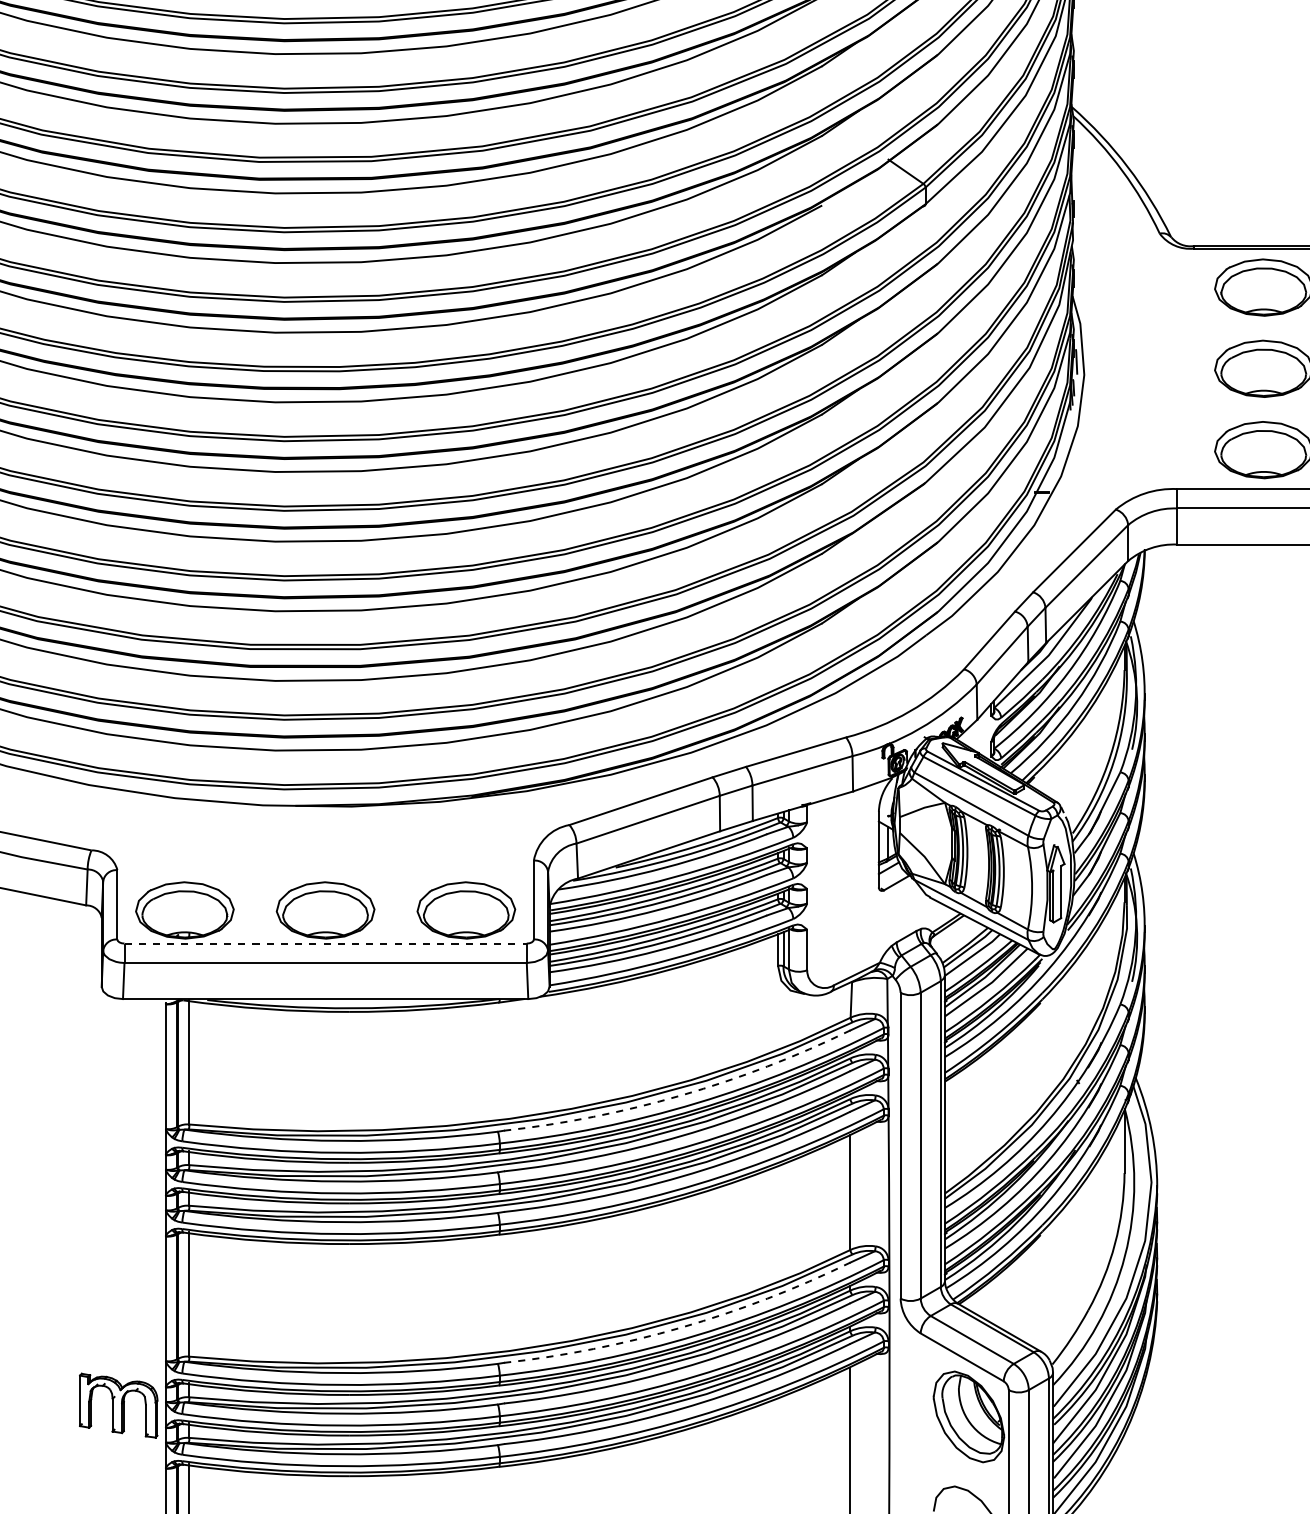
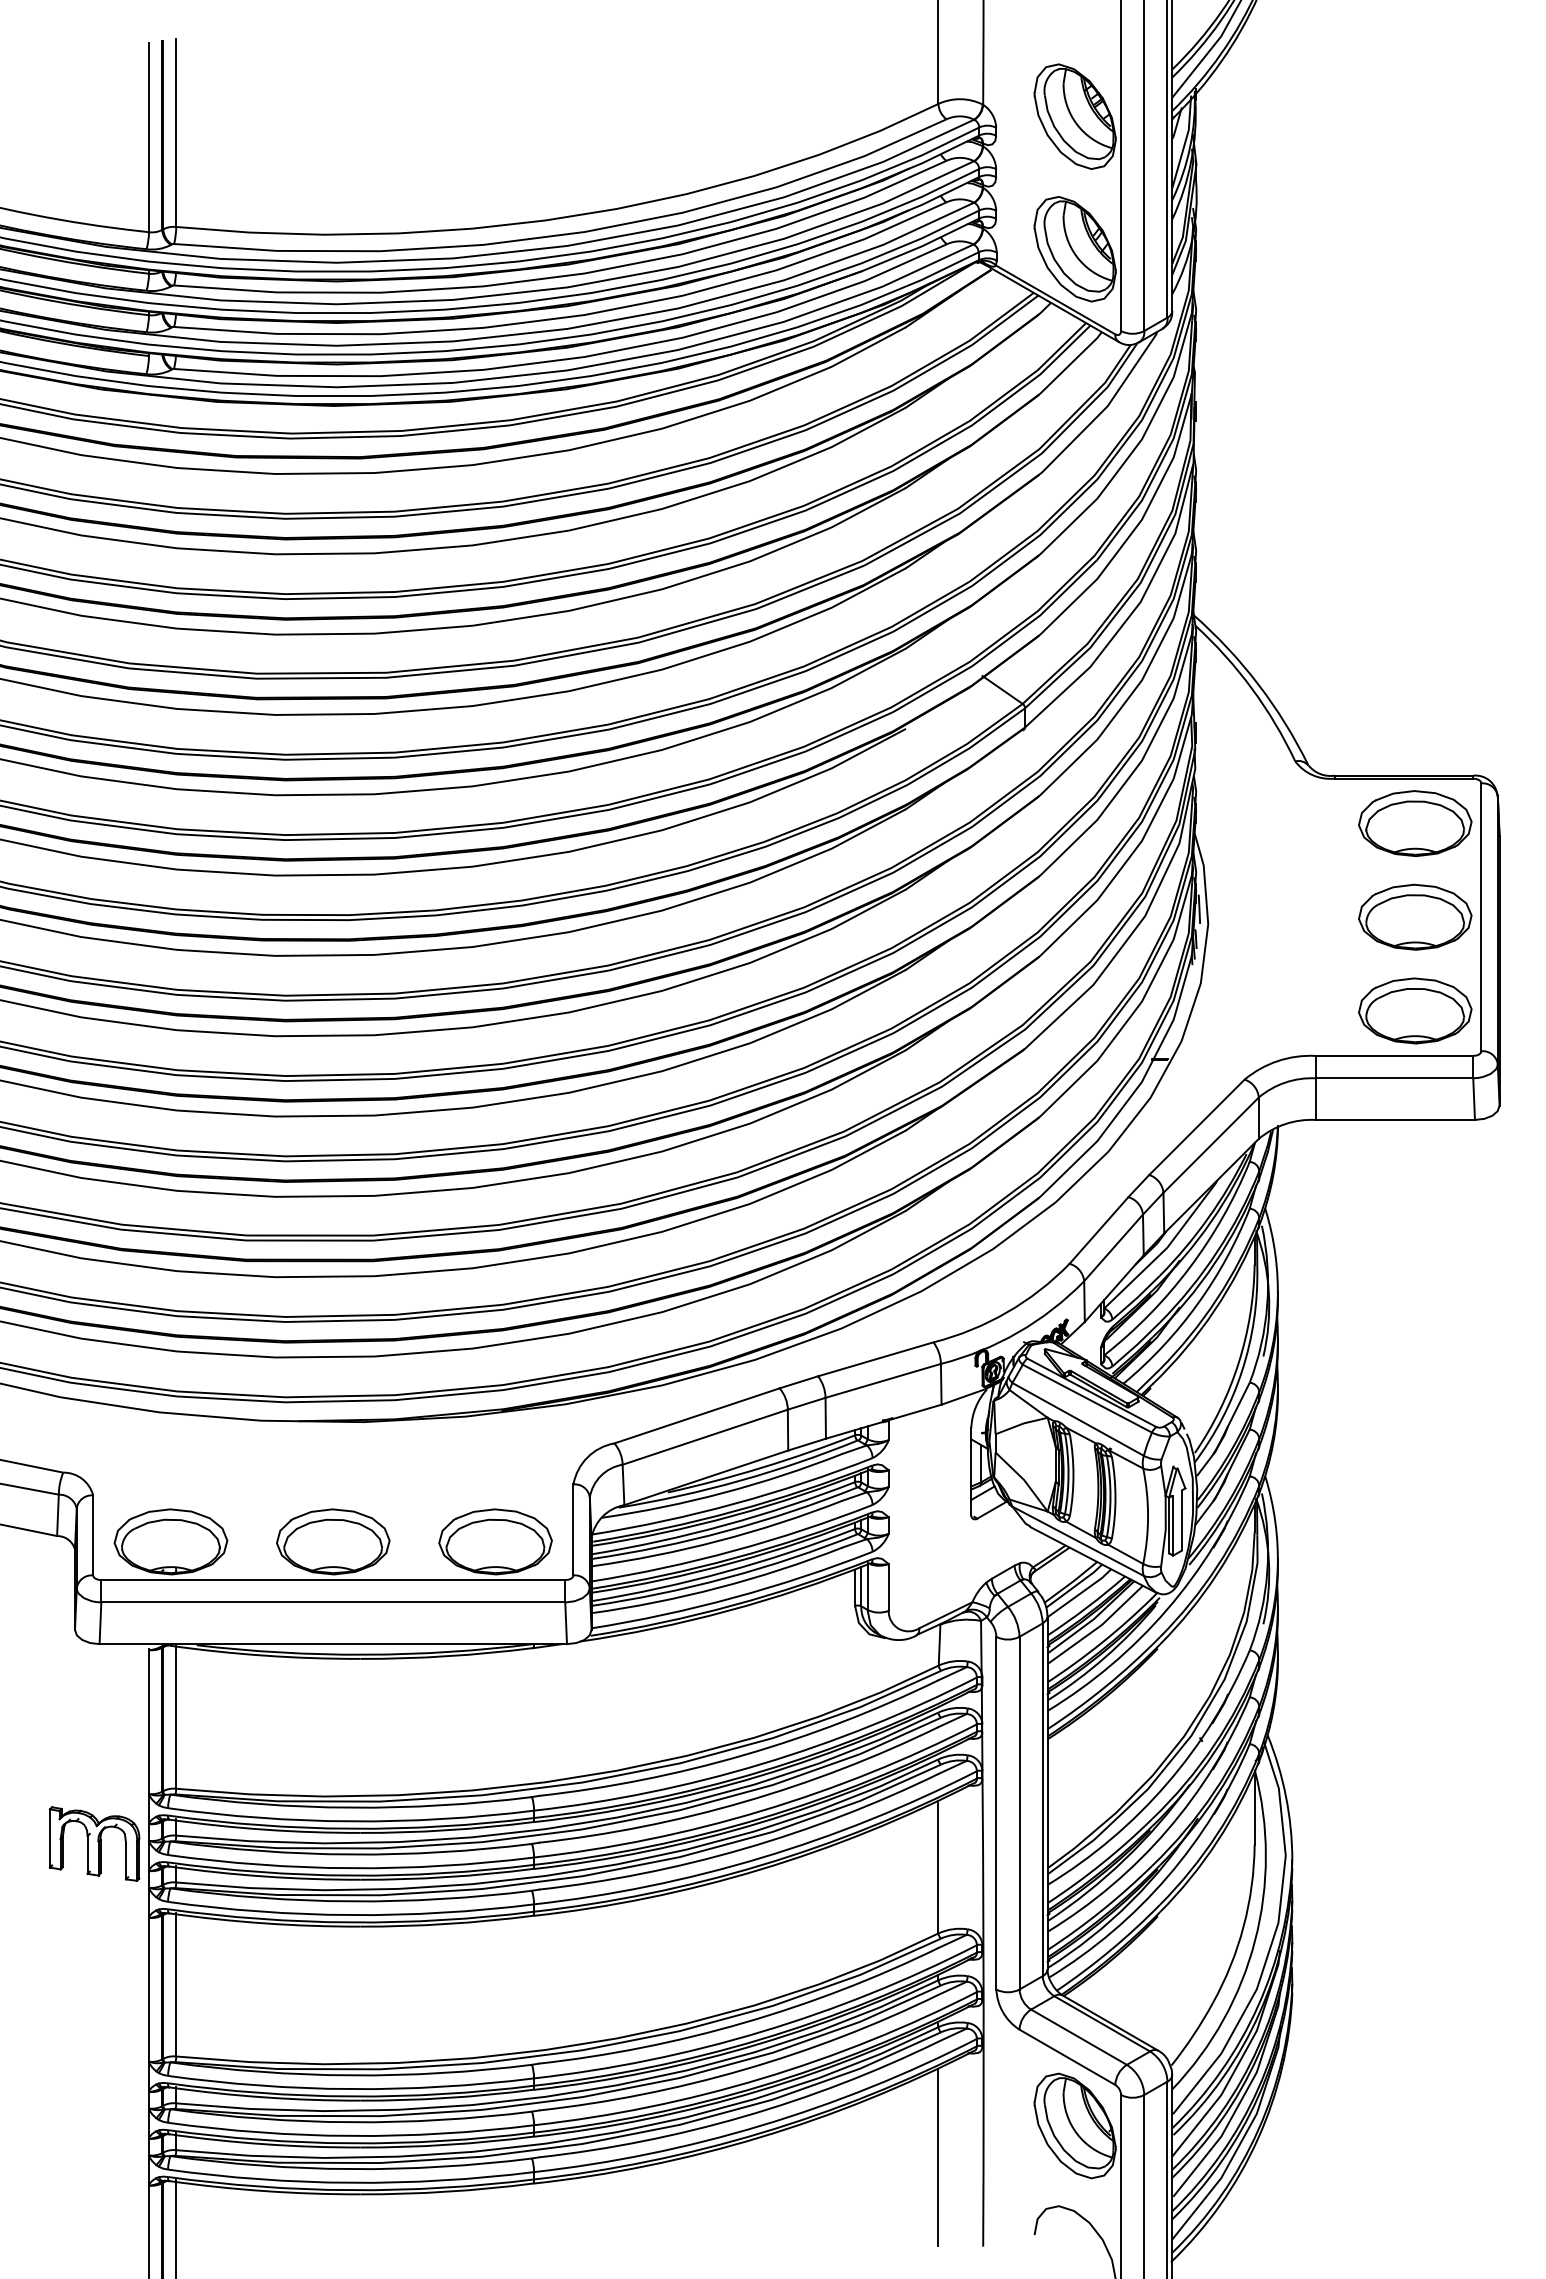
line: (325, 943) -> (333, 1580), dashed -> solid
arc: (681, 1095) -> (743, 1755), dashed -> solid
arc: (681, 1327) -> (743, 2022), dashed -> solid
part: (118, 1405) -> (94, 1843), moved

